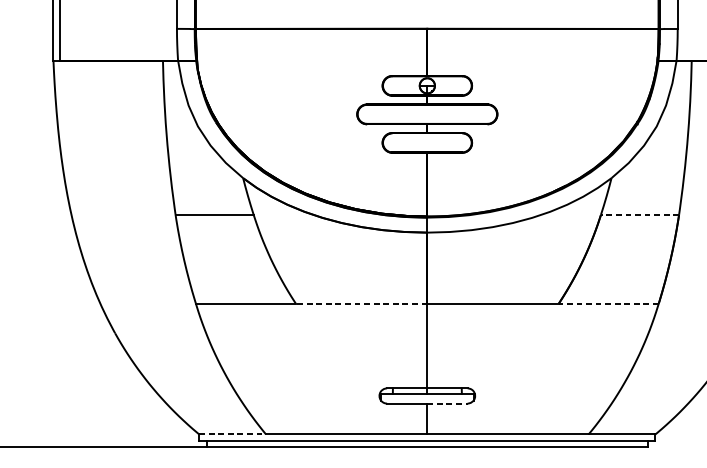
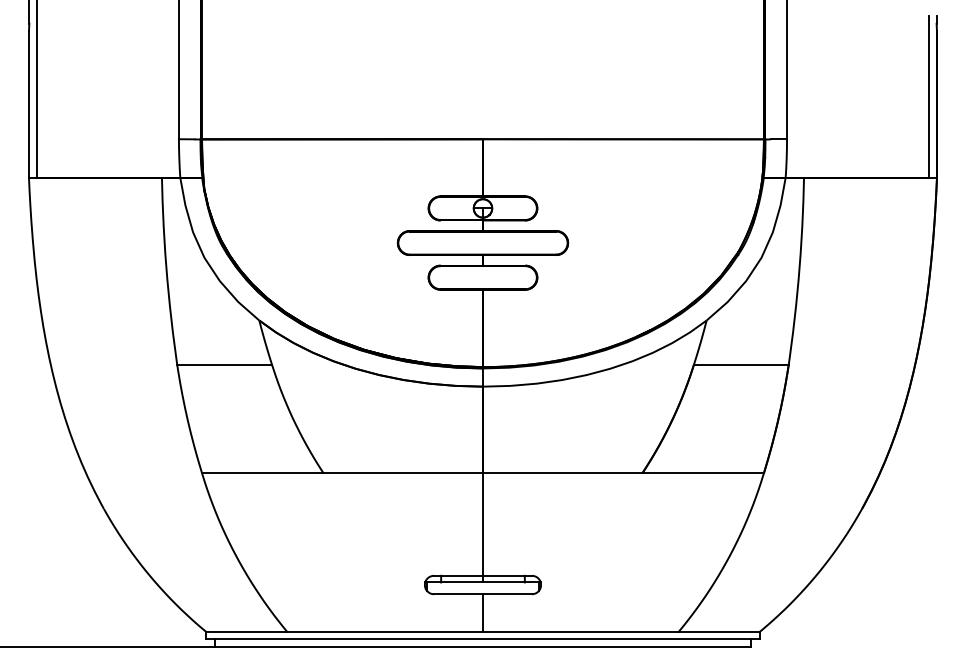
line: (639, 215) -> (740, 365), dashed -> solid
line: (361, 303) -> (403, 472), dashed -> solid
line: (608, 303) -> (703, 472), dashed -> solid
line: (447, 403) -> (507, 594), dashed -> solid
line: (232, 434) -> (246, 631), dashed -> solid

